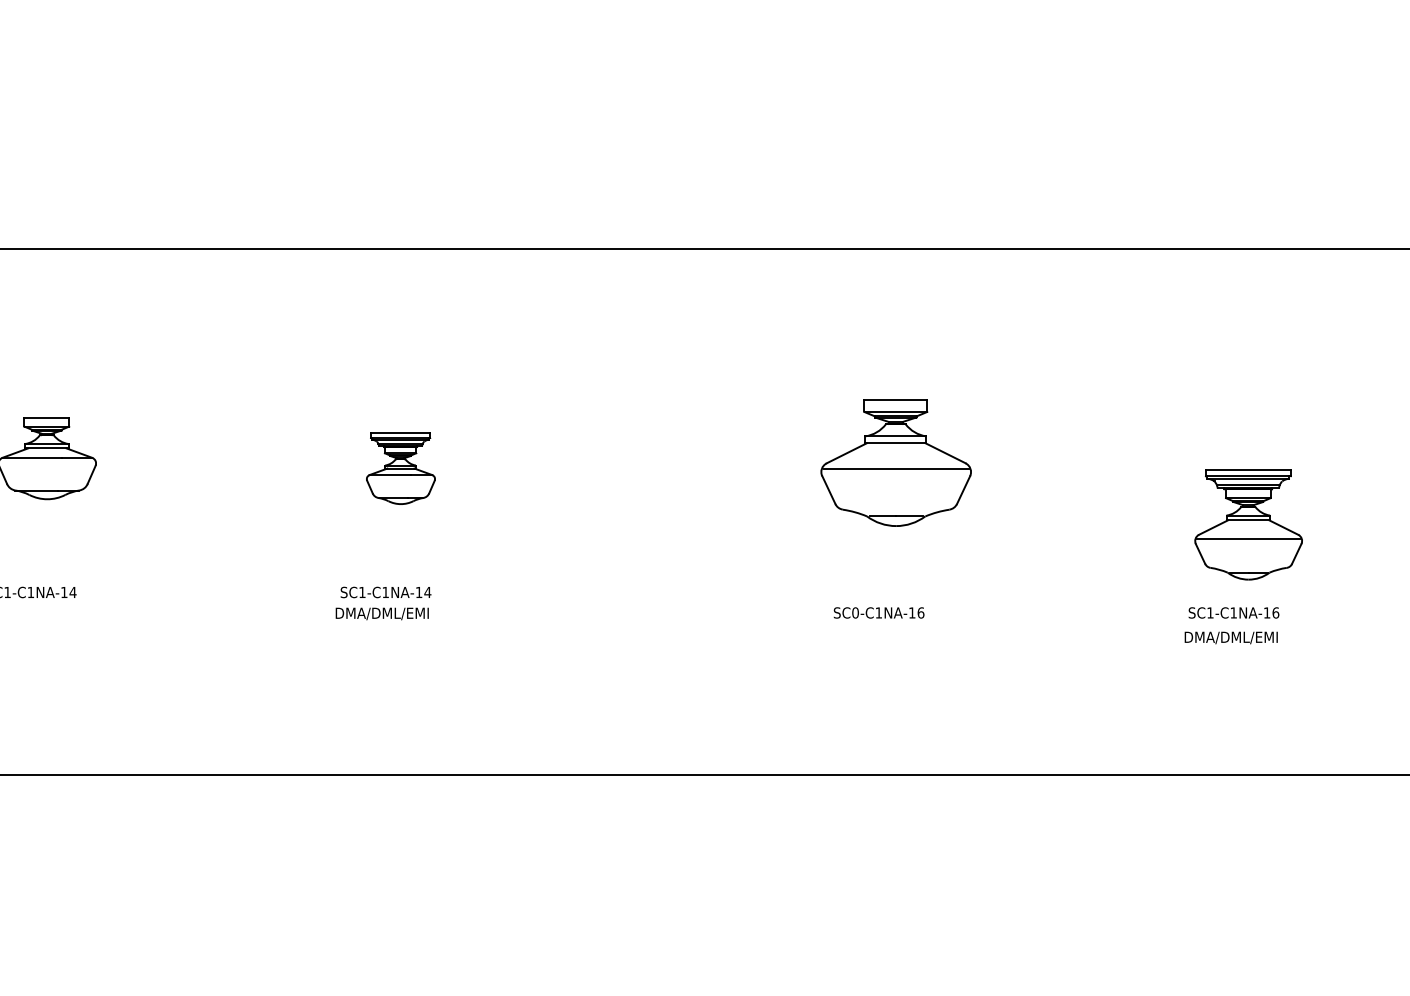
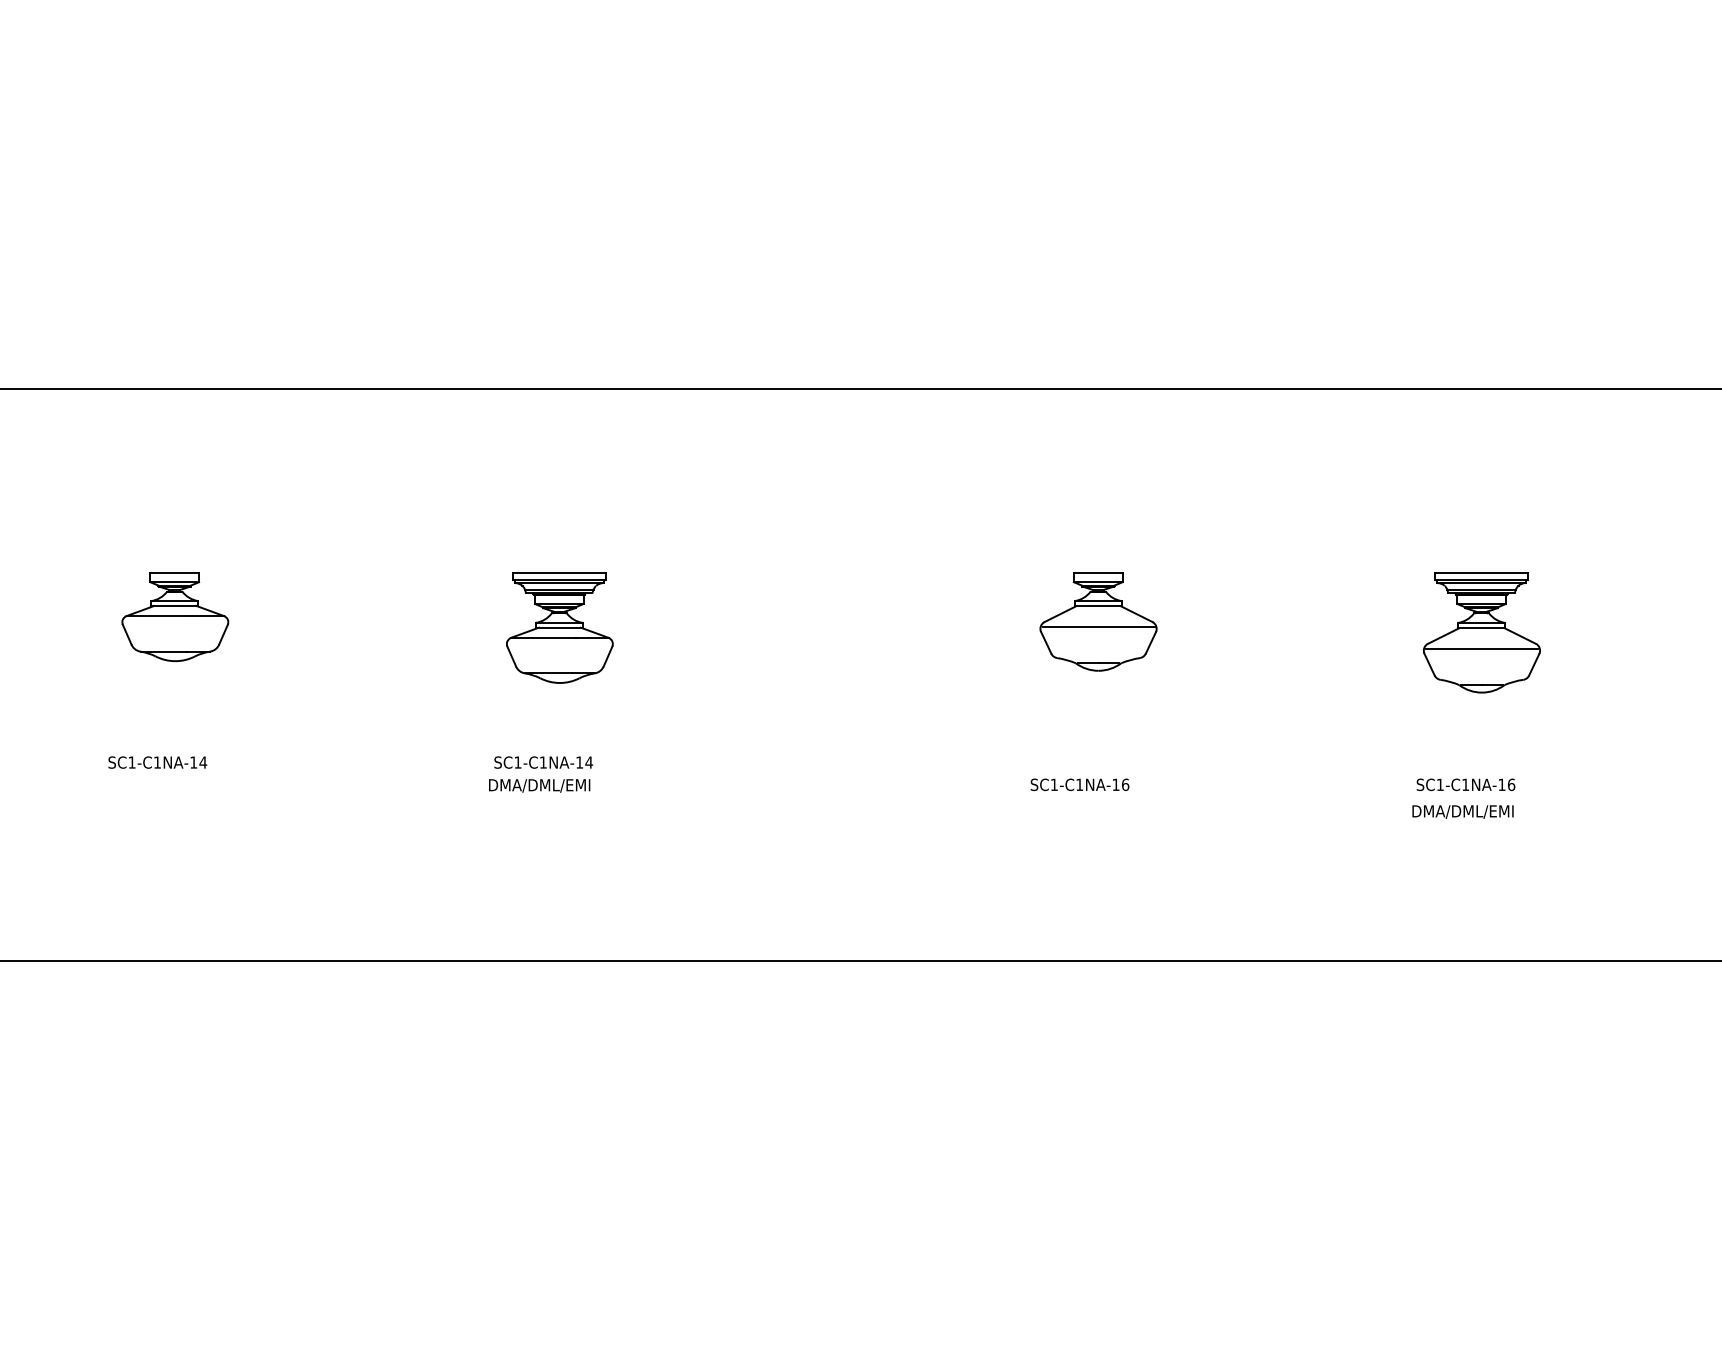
part: (896, 462) -> (1098, 621), size x0.71
part: (400, 468) -> (559, 627), size x1.43
part: (1248, 524) -> (1481, 632), moved
text: (855, 612) -> (1054, 784), SC0-C1NA-16 -> SC1-C1NA-16

